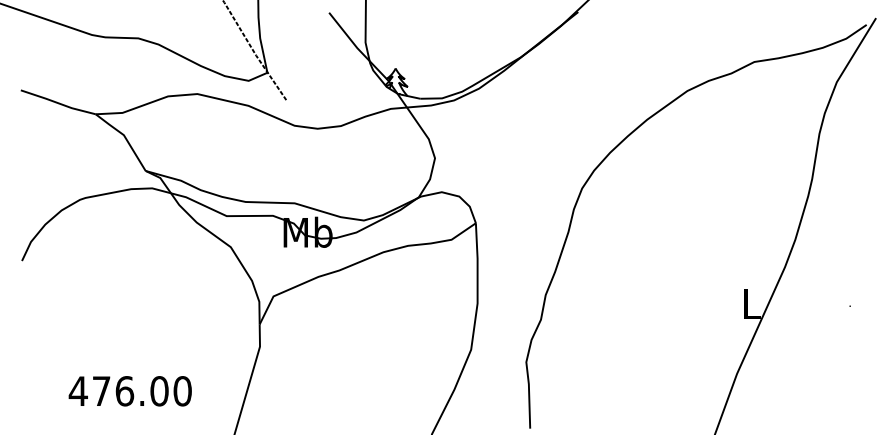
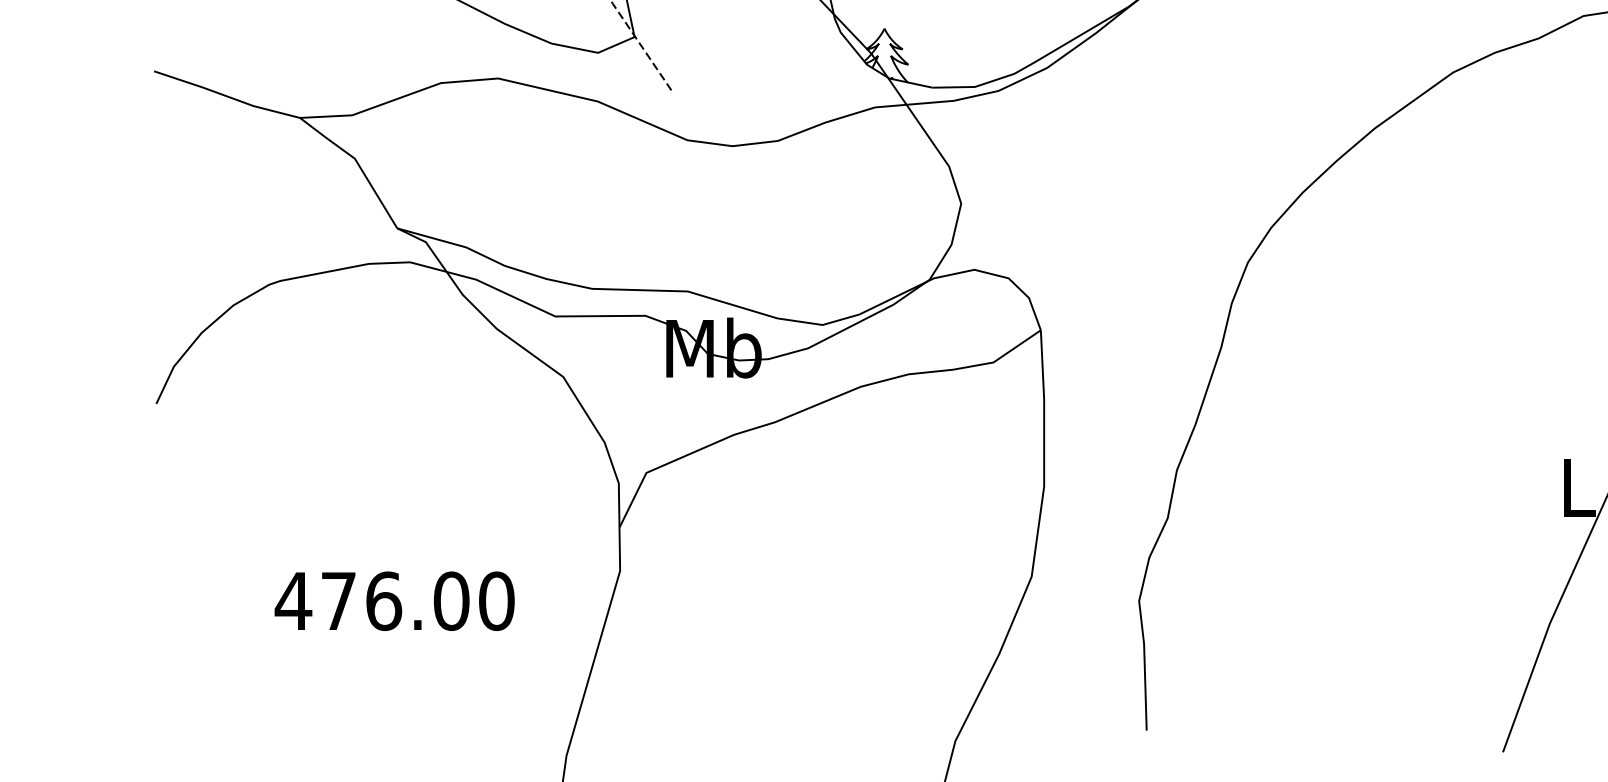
text: (129, 391) -> (393, 601), moved

